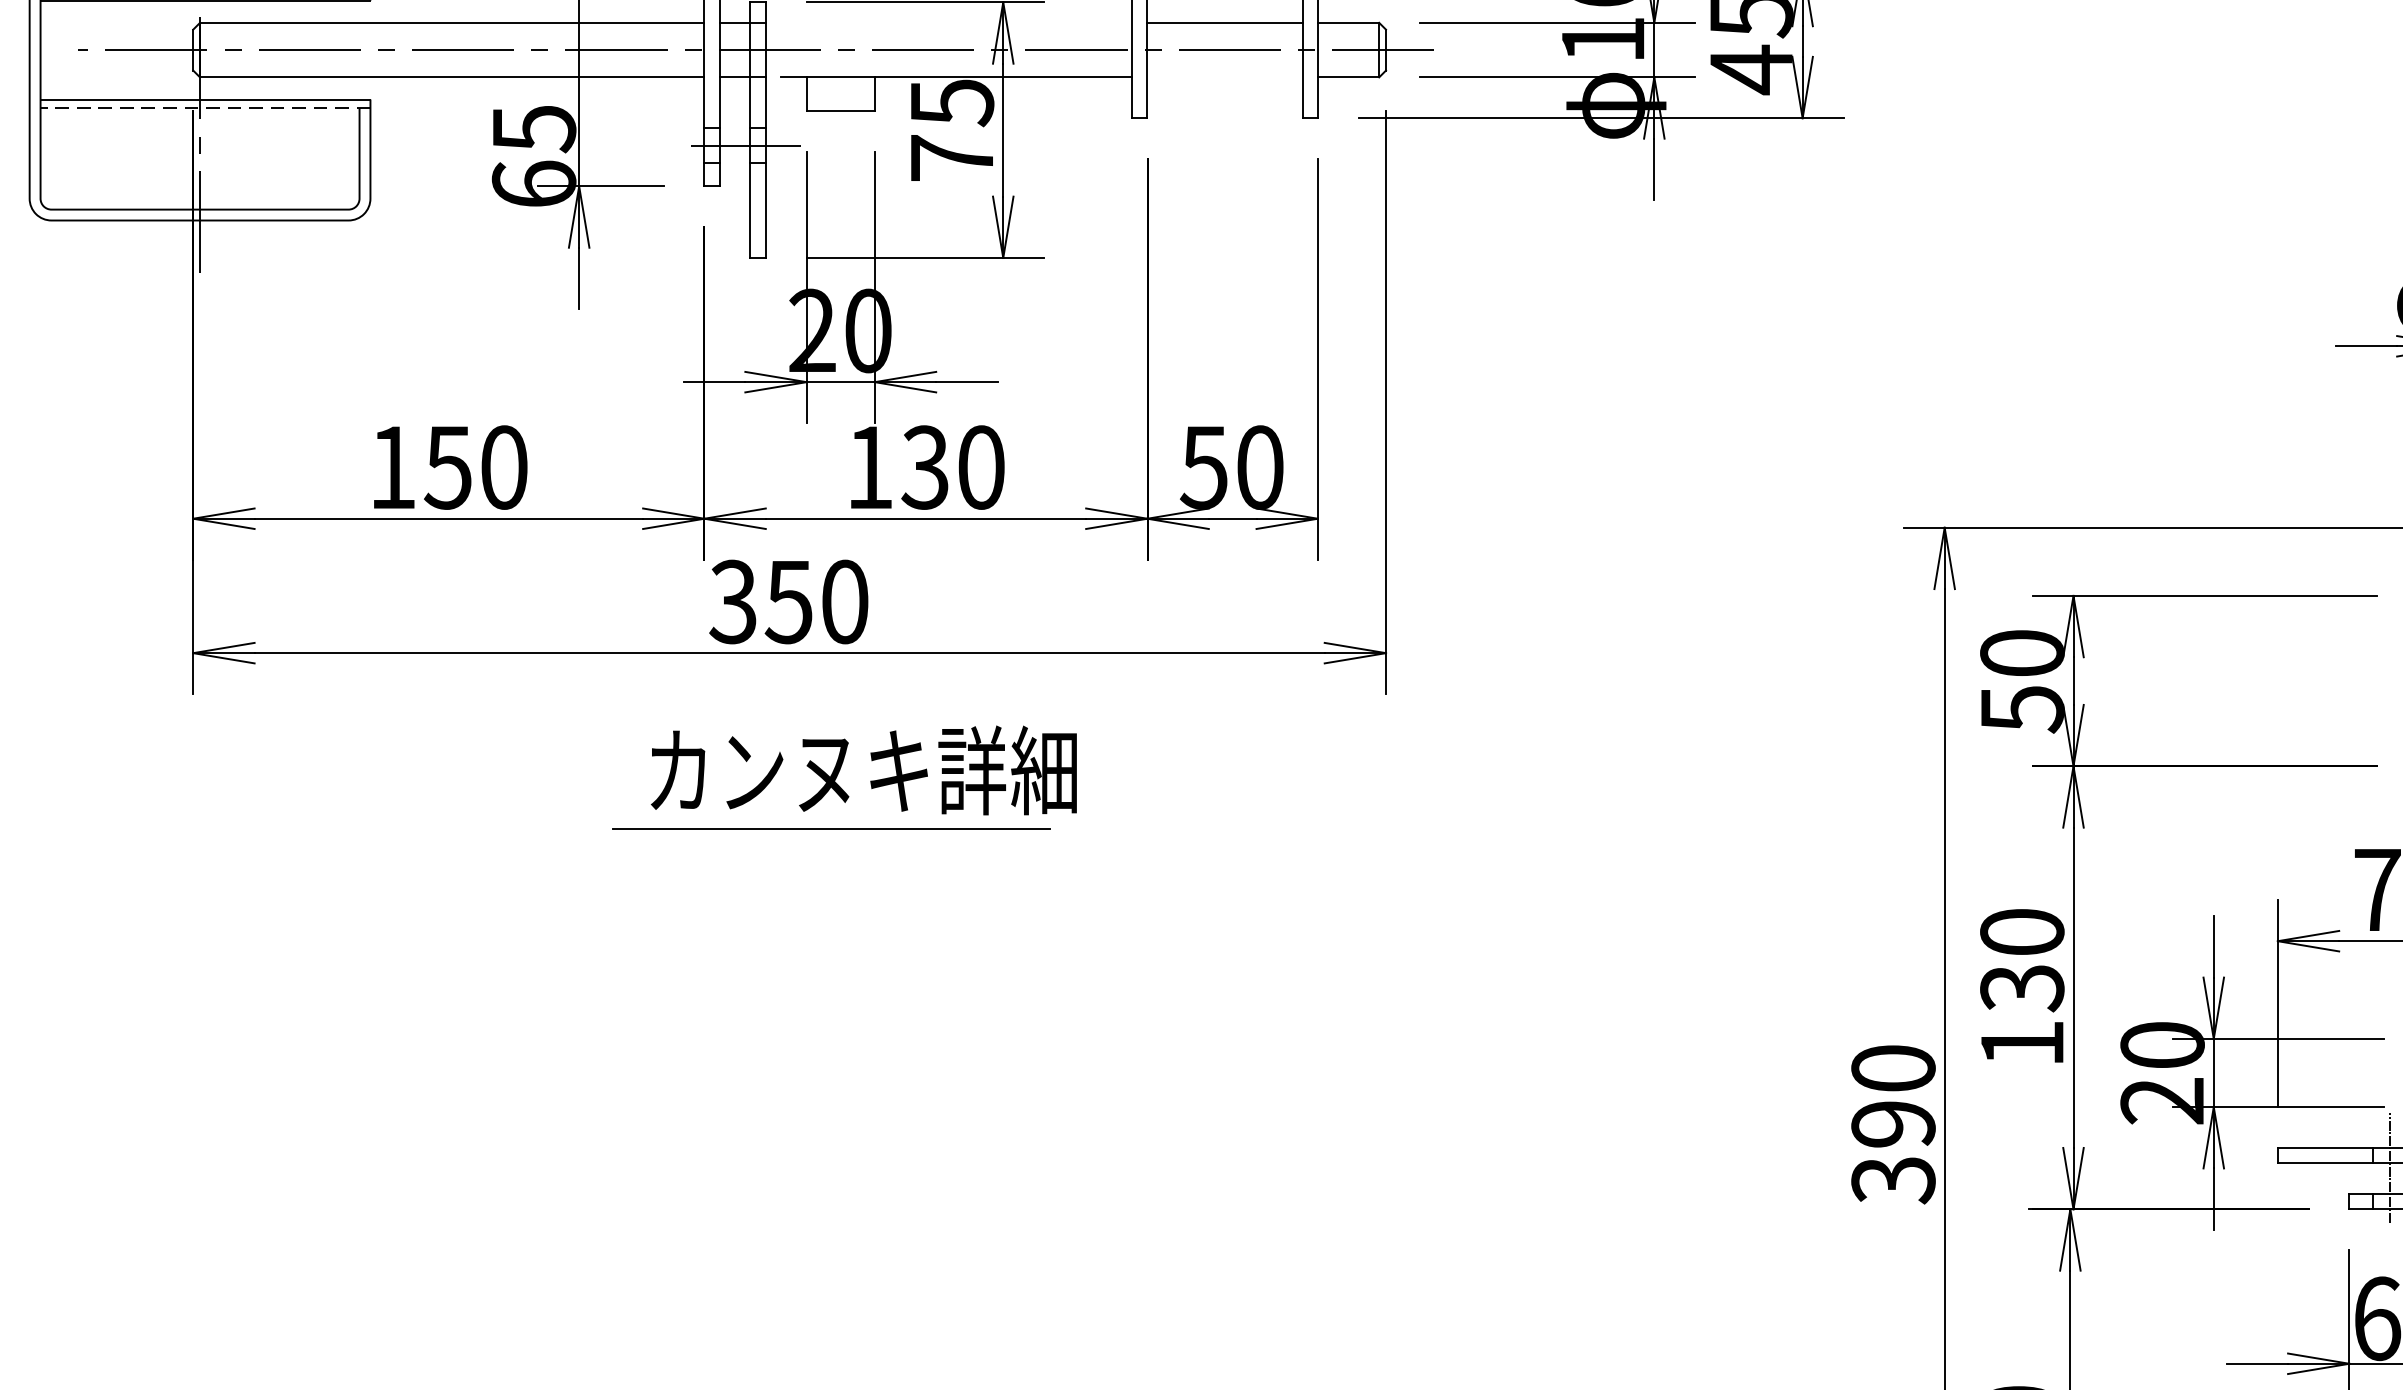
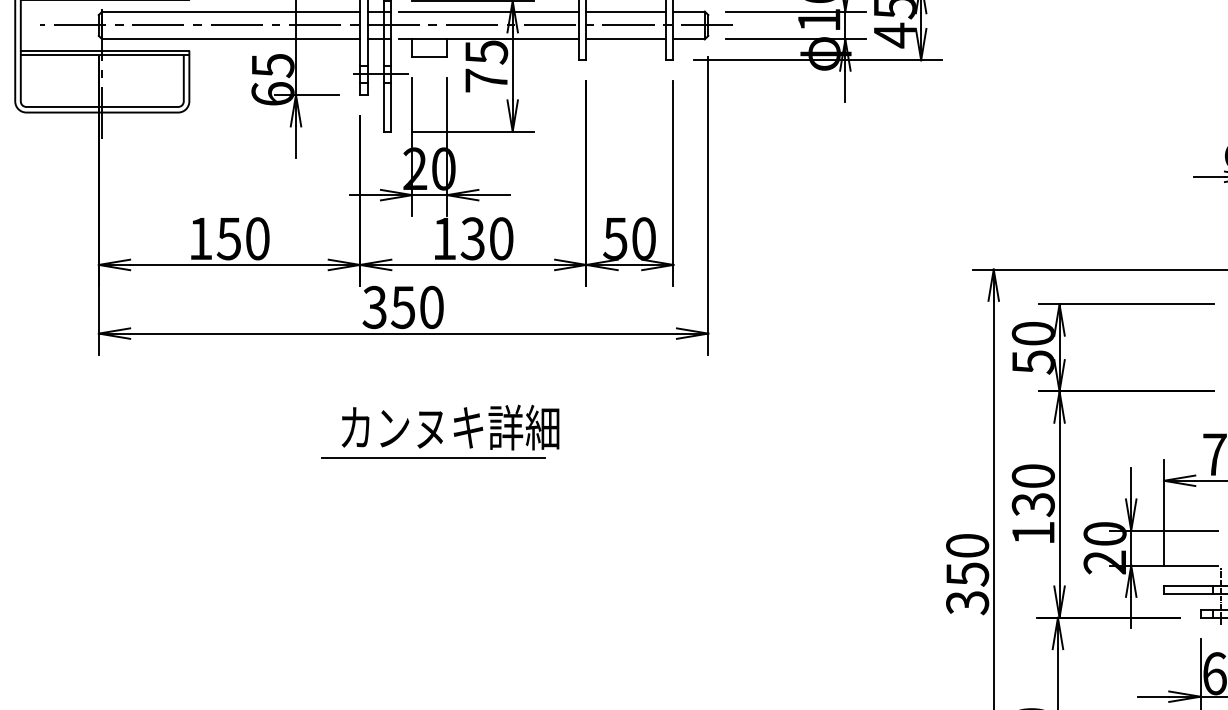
line: (955, 22) -> (488, 11), added
line: (1224, 77) -> (625, 39), added
line: (204, 108) -> (104, 55), dashed -> solid
part: (844, 778) -> (440, 431), moved
text: (1893, 1124) -> (967, 574), 390 -> 350

